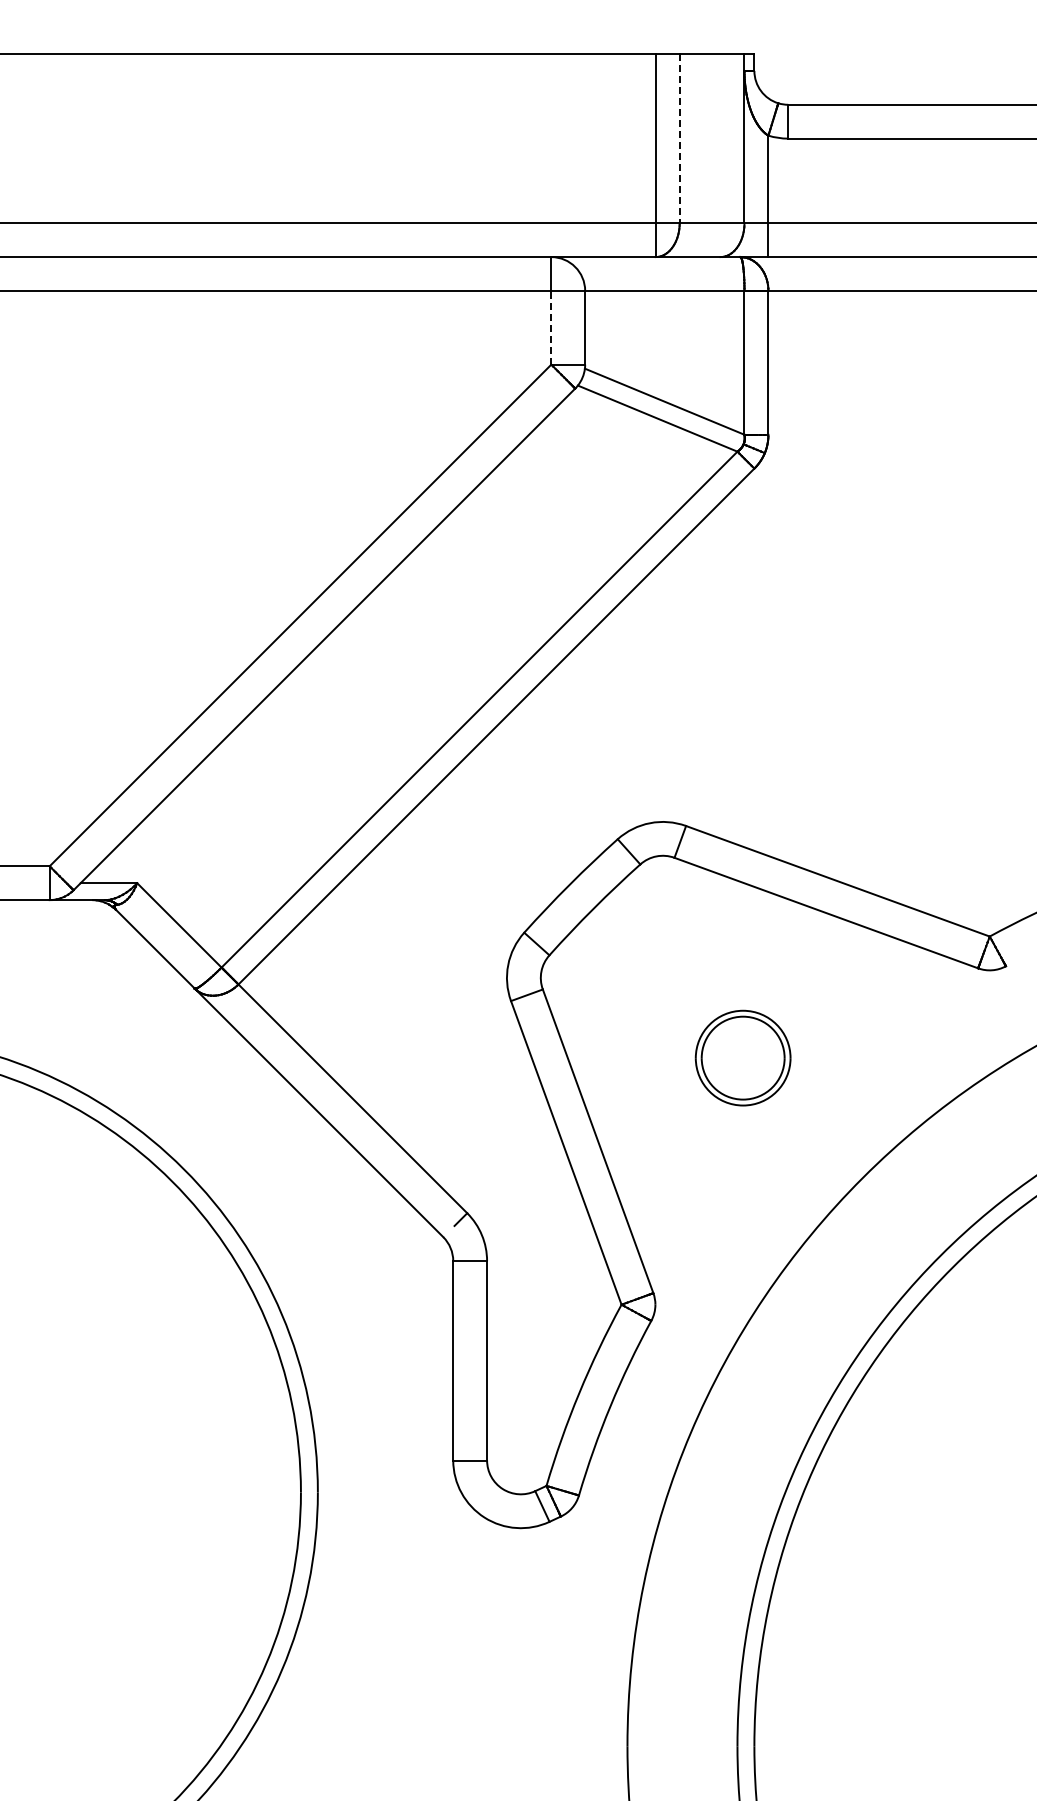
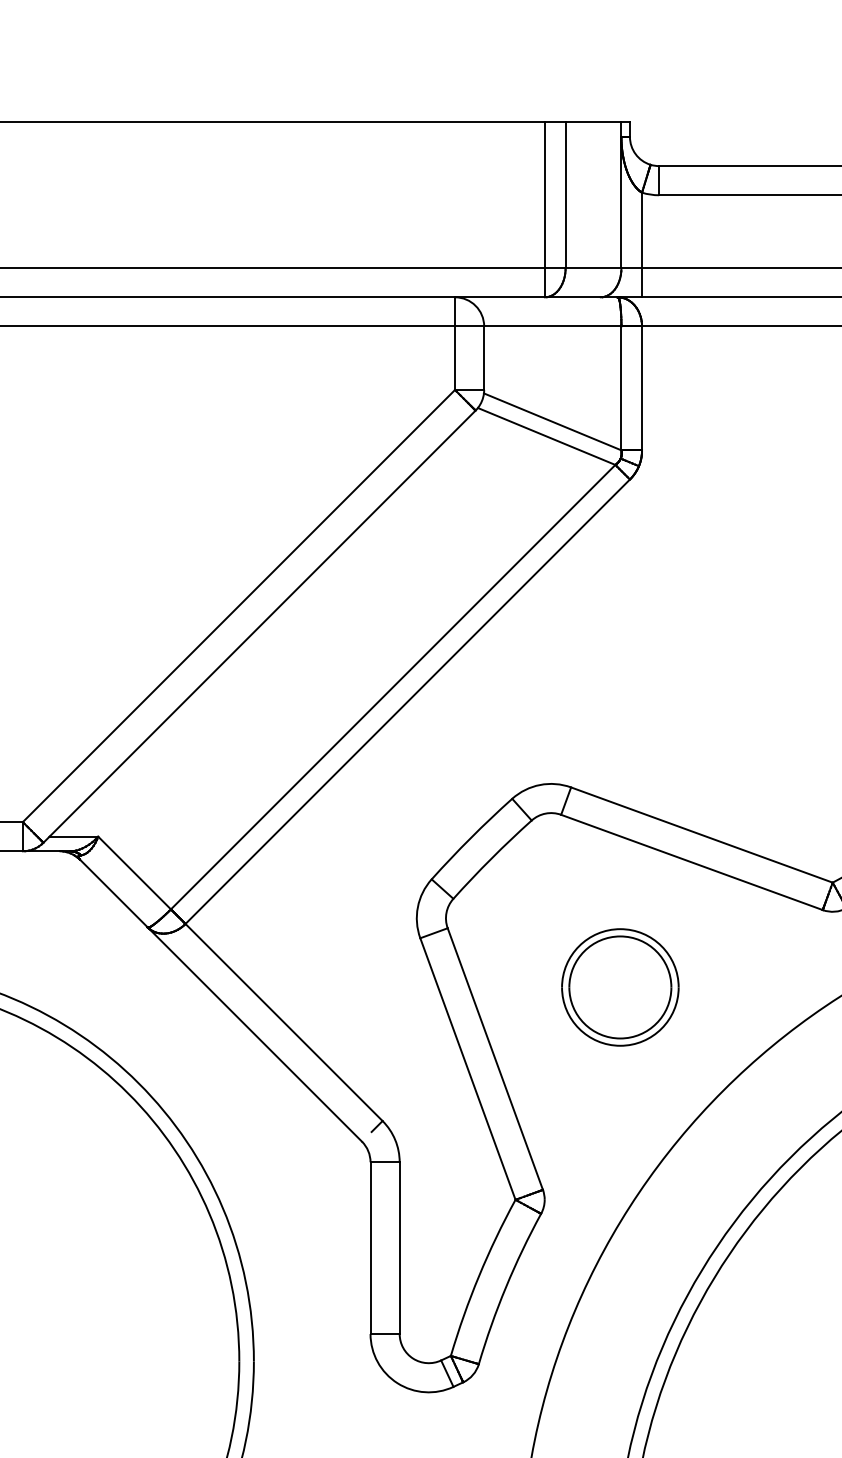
line: (679, 138) -> (565, 195), dashed -> solid
line: (551, 327) -> (455, 357), dashed -> solid
part: (742, 1057) -> (619, 986), size x1.43

